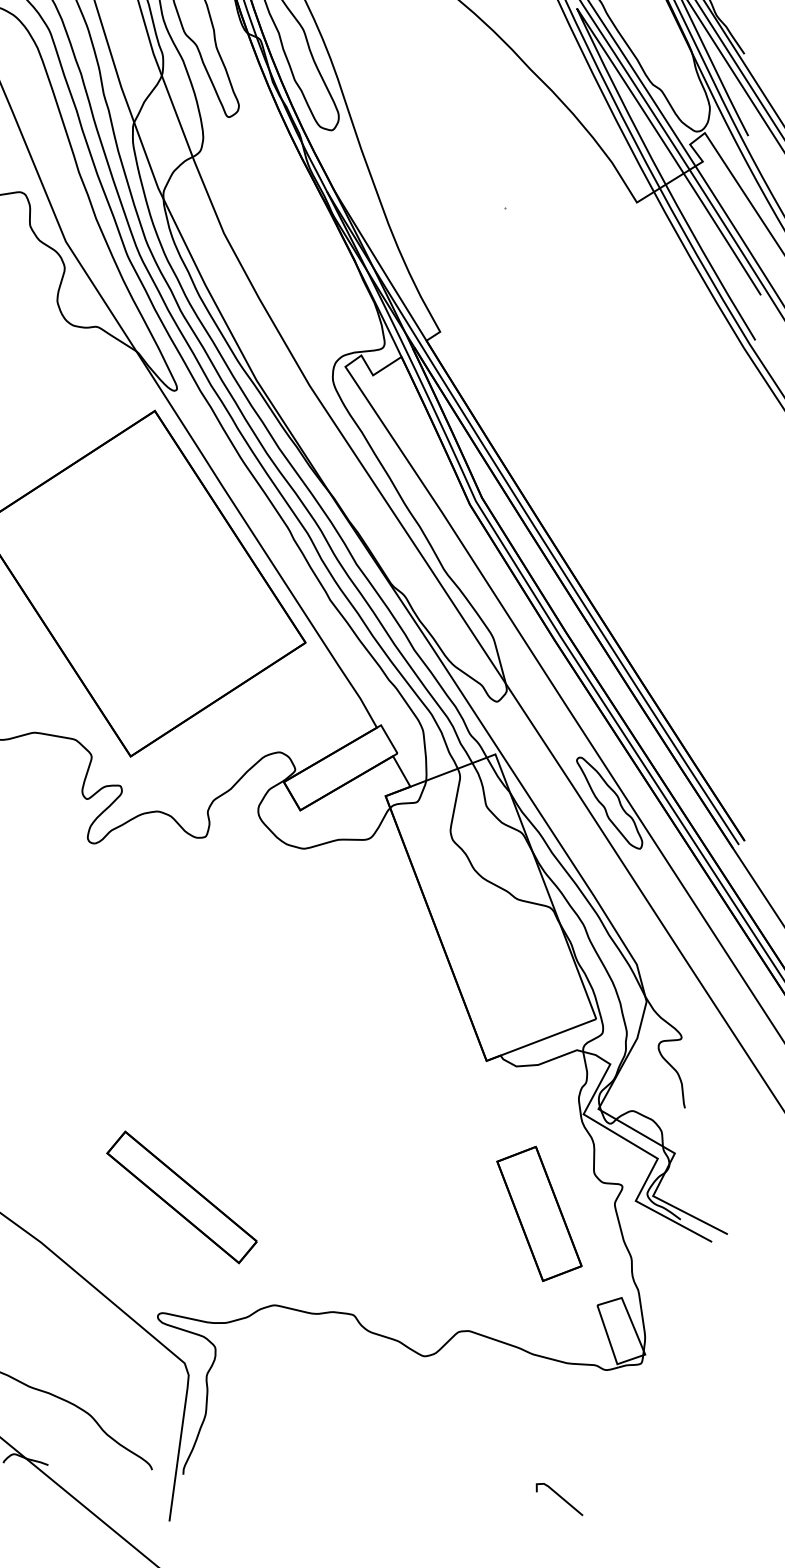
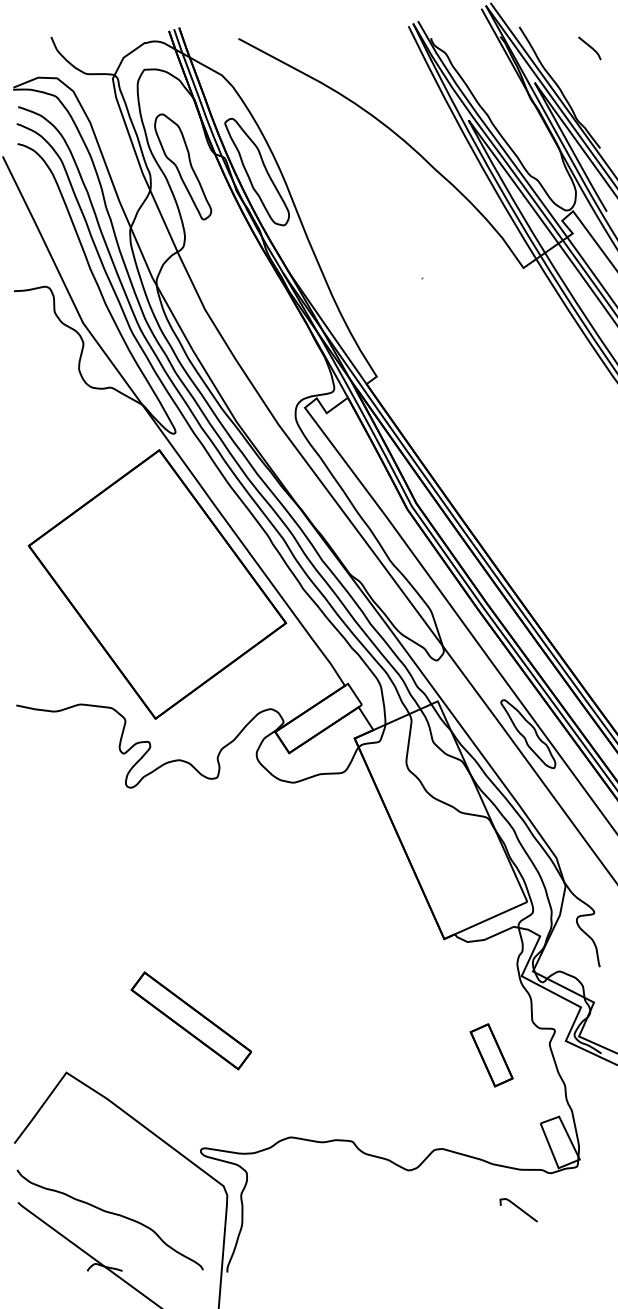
part: (180, 1196) -> (190, 1020), moved
part: (539, 1214) -> (491, 1055), size x0.6
line: (560, 1498) -> (519, 1209), moved

